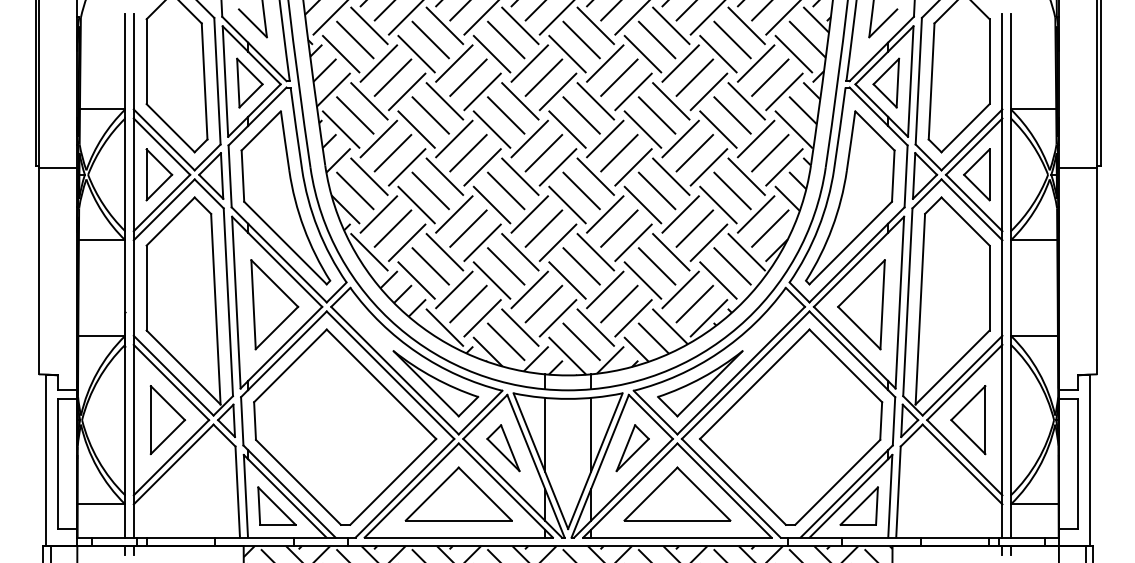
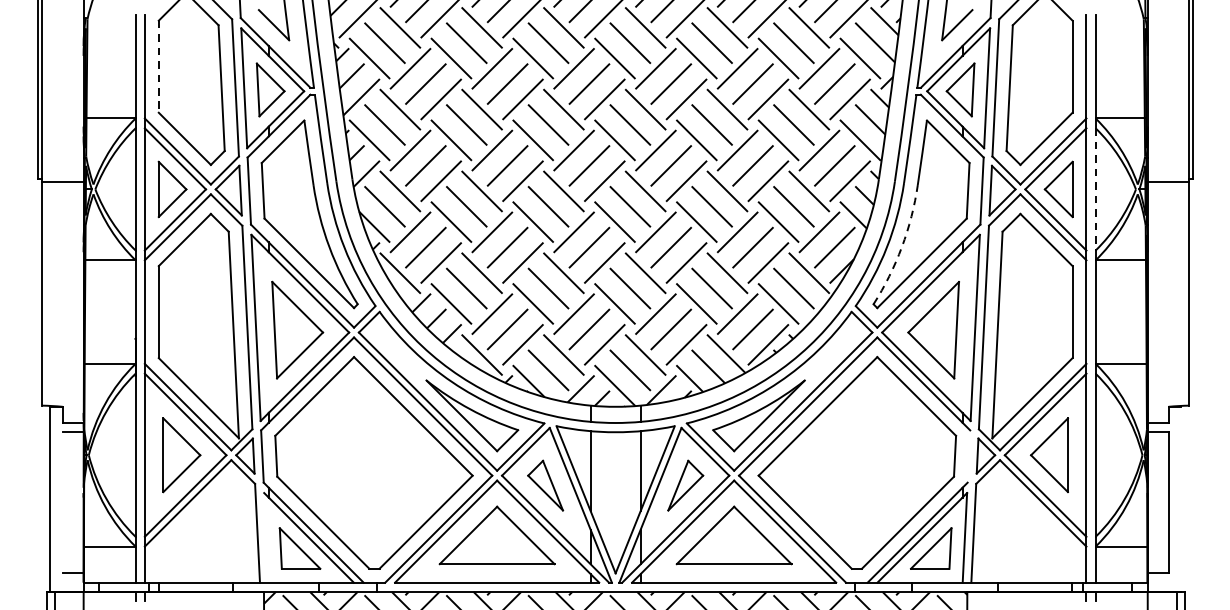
line: (146, 62) -> (158, 67), solid -> dashed
line: (1010, 175) -> (1095, 190), solid -> dashed
arc: (832, 228) -> (902, 247), solid -> dashed
line: (893, 421) -> (968, 456), removed
line: (1089, 460) -> (1180, 499), removed
line: (58, 463) -> (63, 502), removed
line: (245, 495) -> (265, 536), removed

